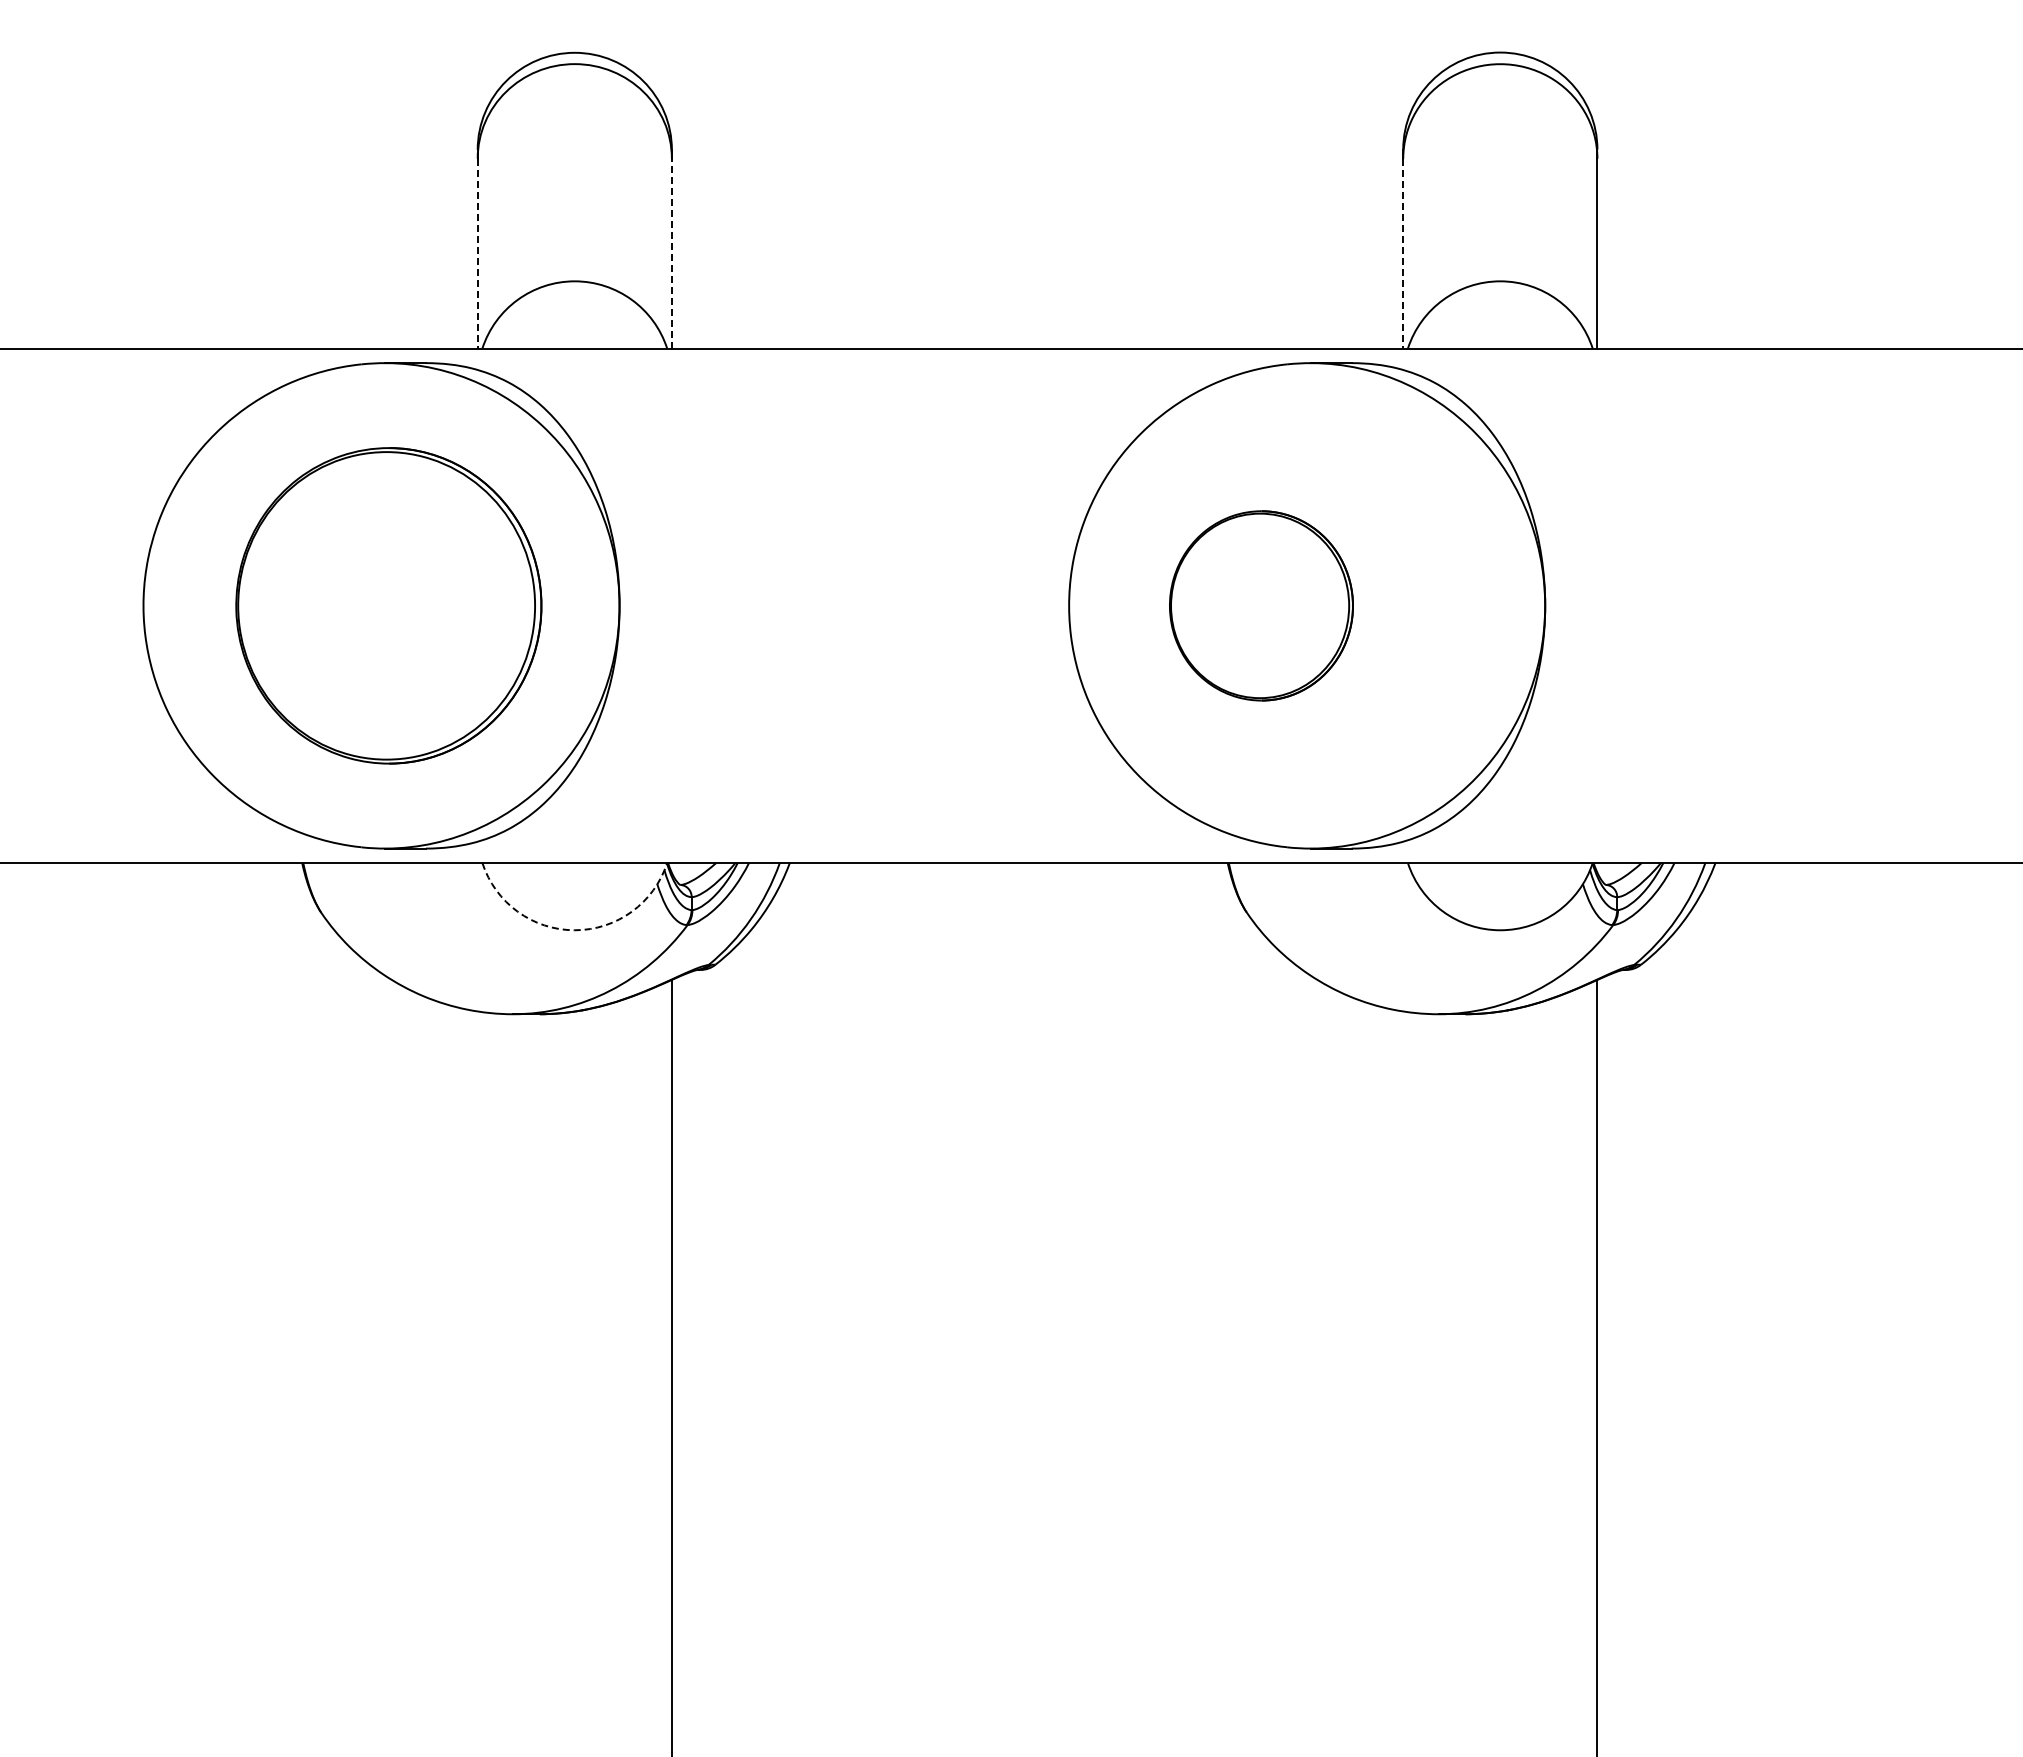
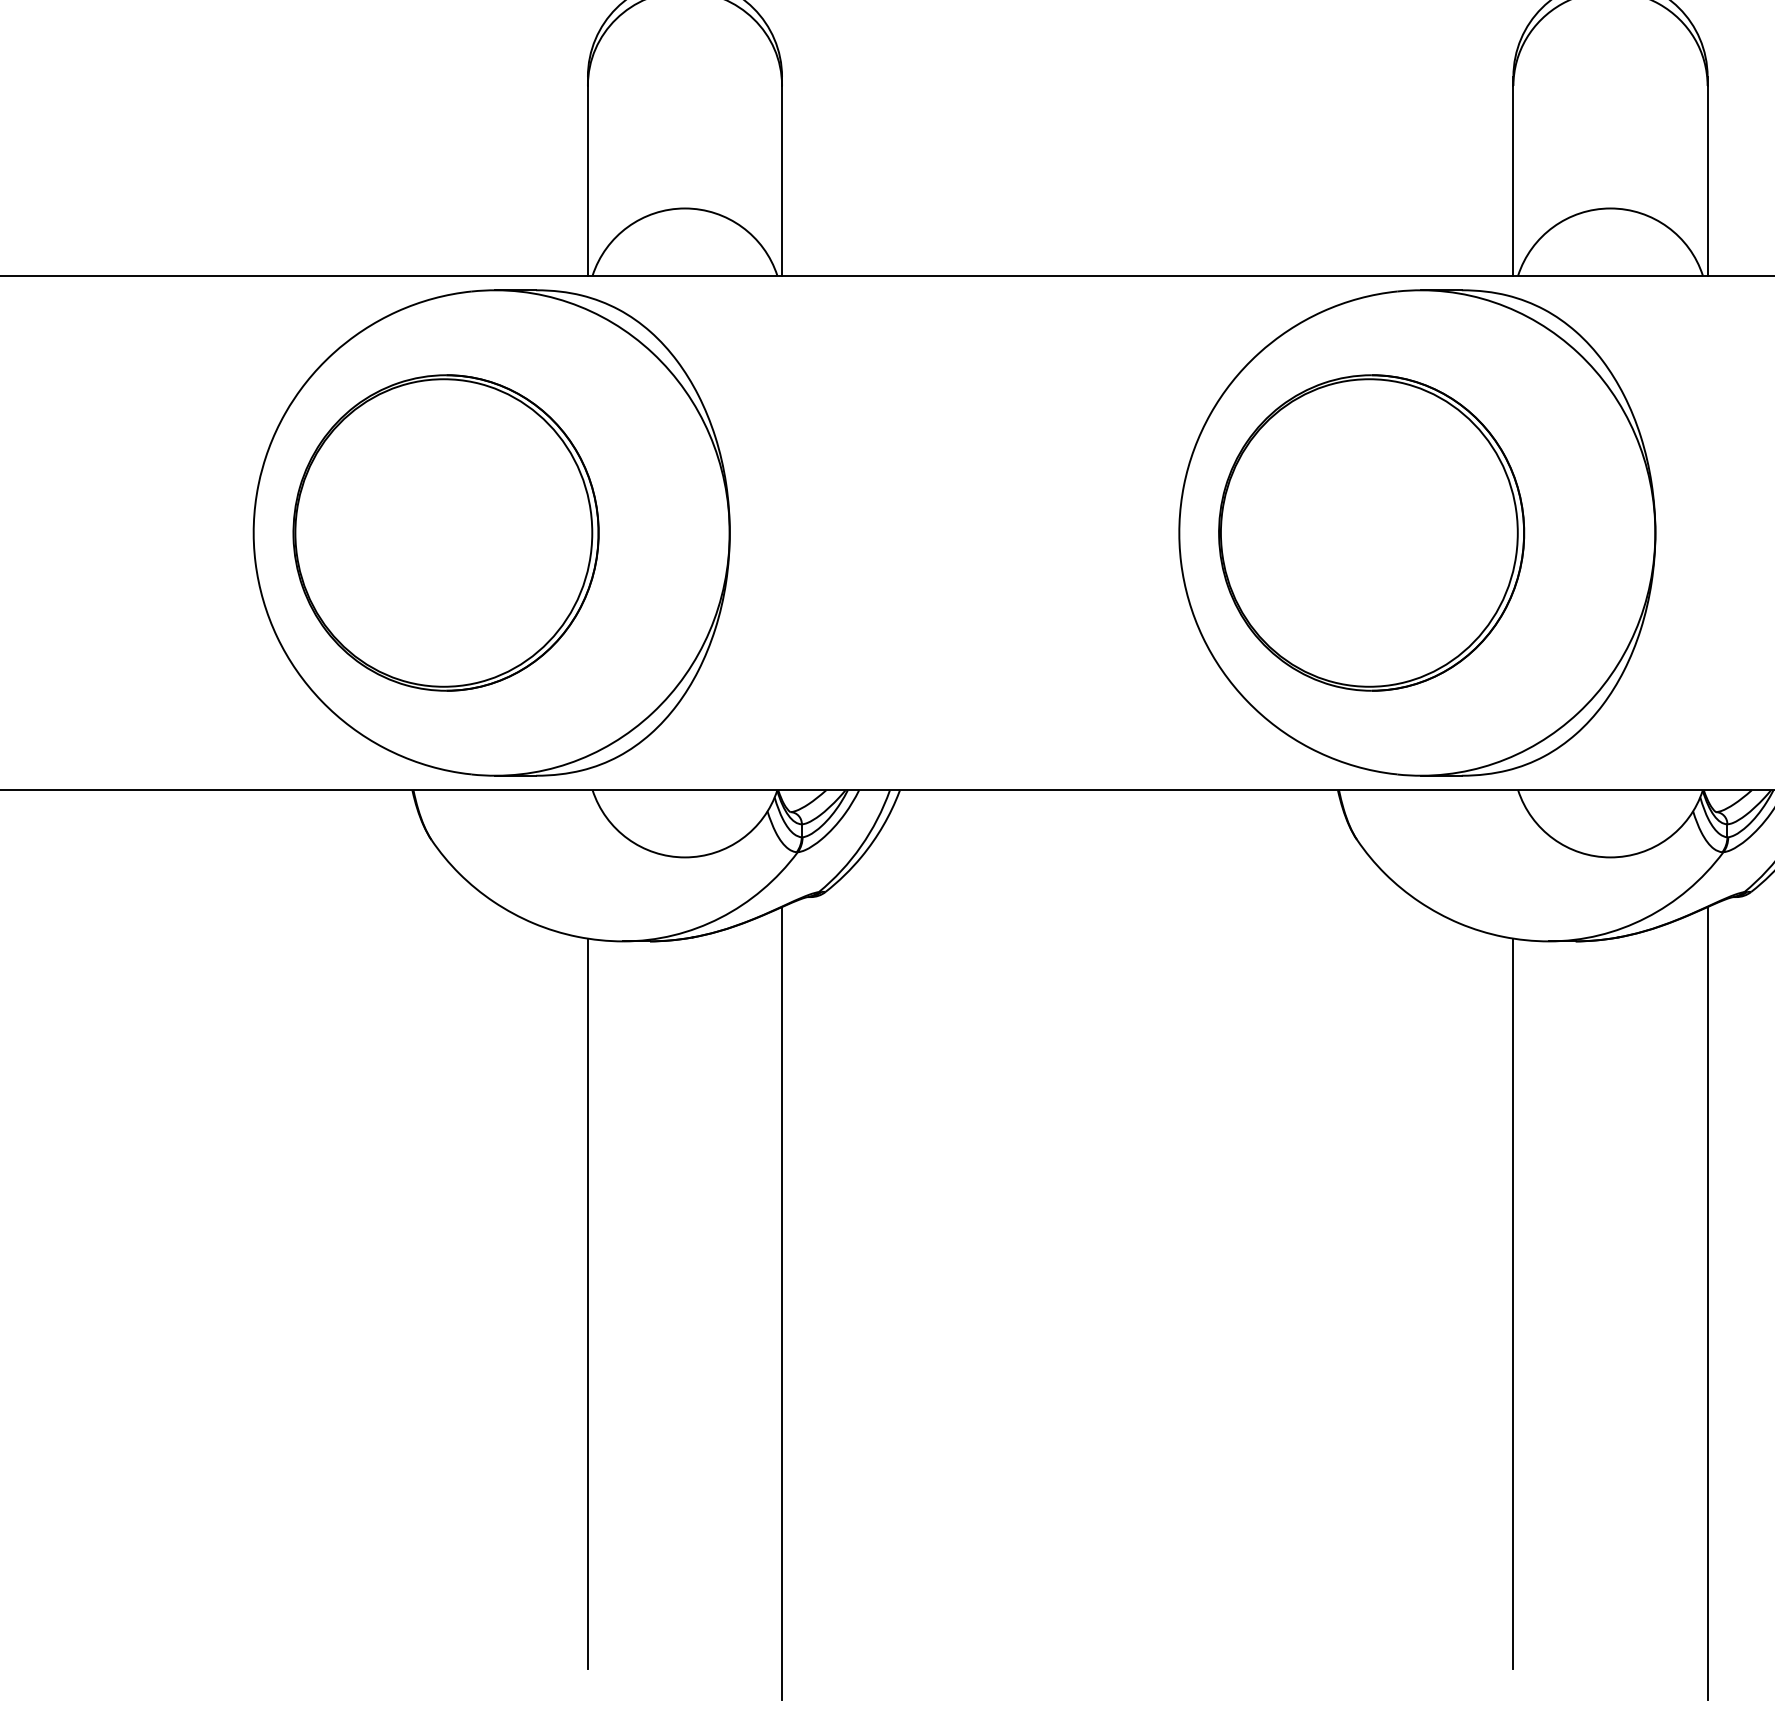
line: (477, 253) -> (587, 180), dashed -> solid
line: (671, 253) -> (781, 180), dashed -> solid
line: (1403, 253) -> (1513, 180), dashed -> solid
part: (388, 605) -> (445, 532), moved
part: (1261, 605) -> (1371, 532), size x1.67
arc: (574, 930) -> (684, 857), dashed -> solid
line: (477, 1376) -> (587, 1303), added
line: (1403, 1376) -> (1513, 1303), added

